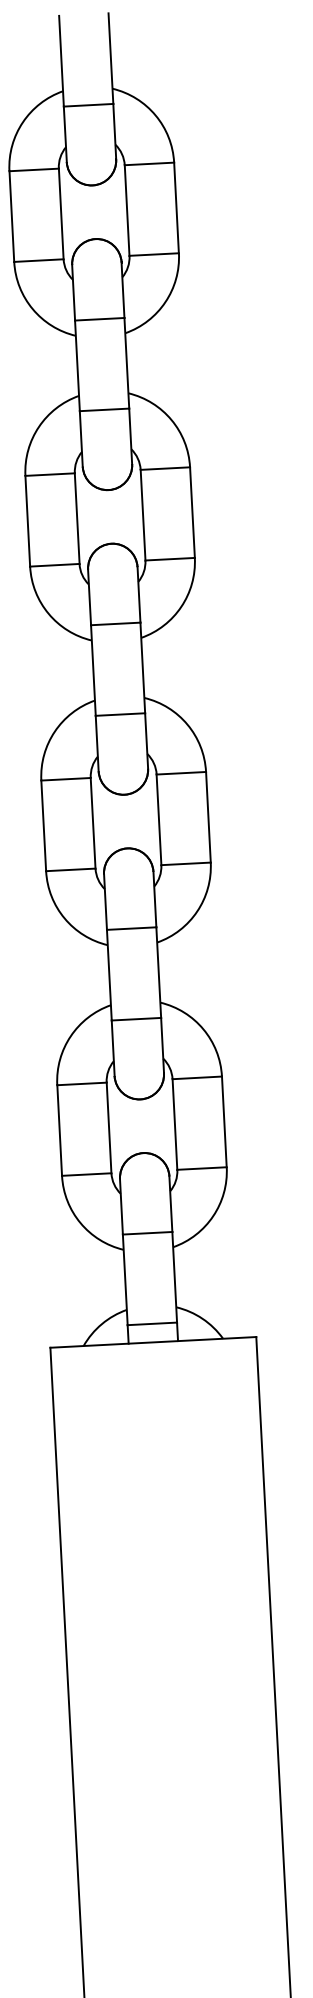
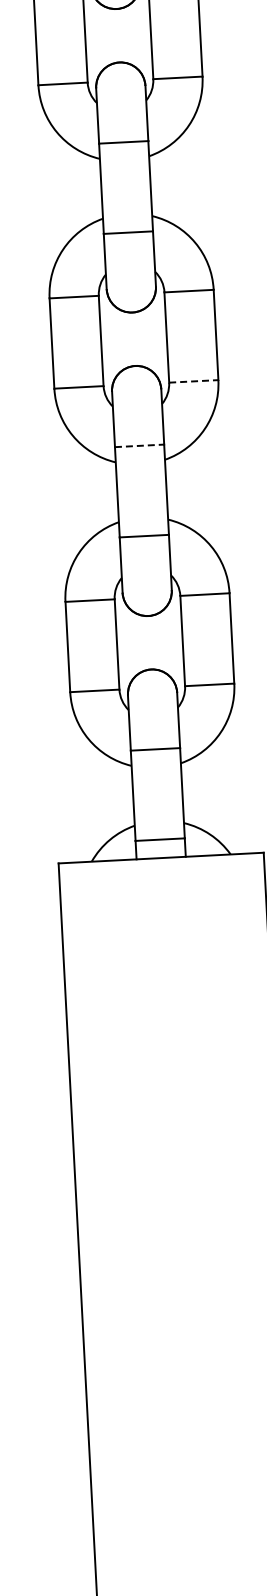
line: (186, 863) -> (194, 381), solid -> dashed
line: (131, 928) -> (139, 445), solid -> dashed

